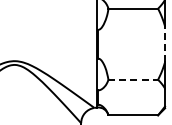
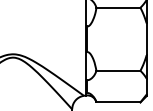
line: (165, 44) -> (147, 39), dashed -> solid
line: (133, 79) -> (118, 70), dashed -> solid

